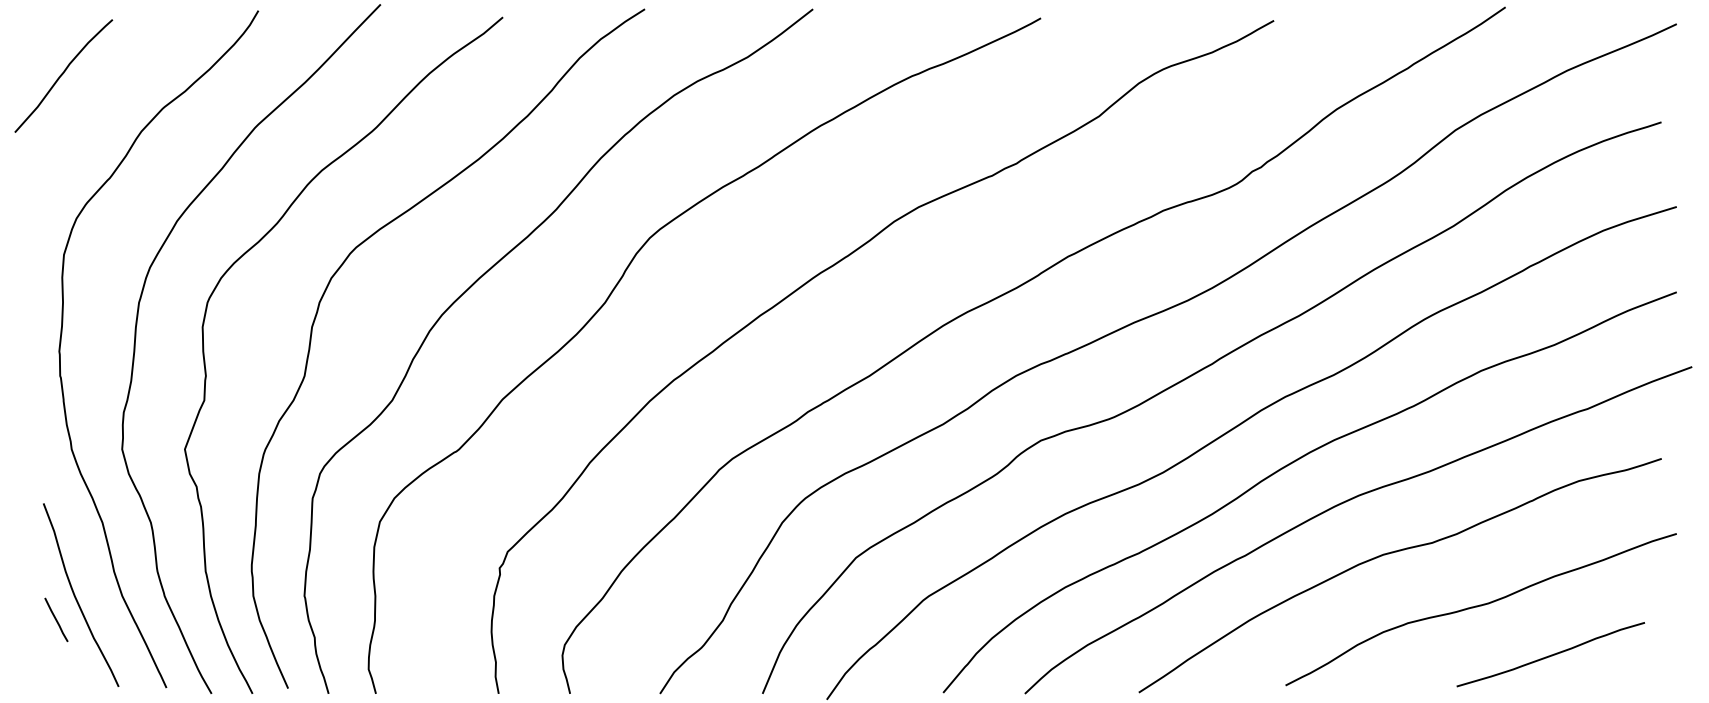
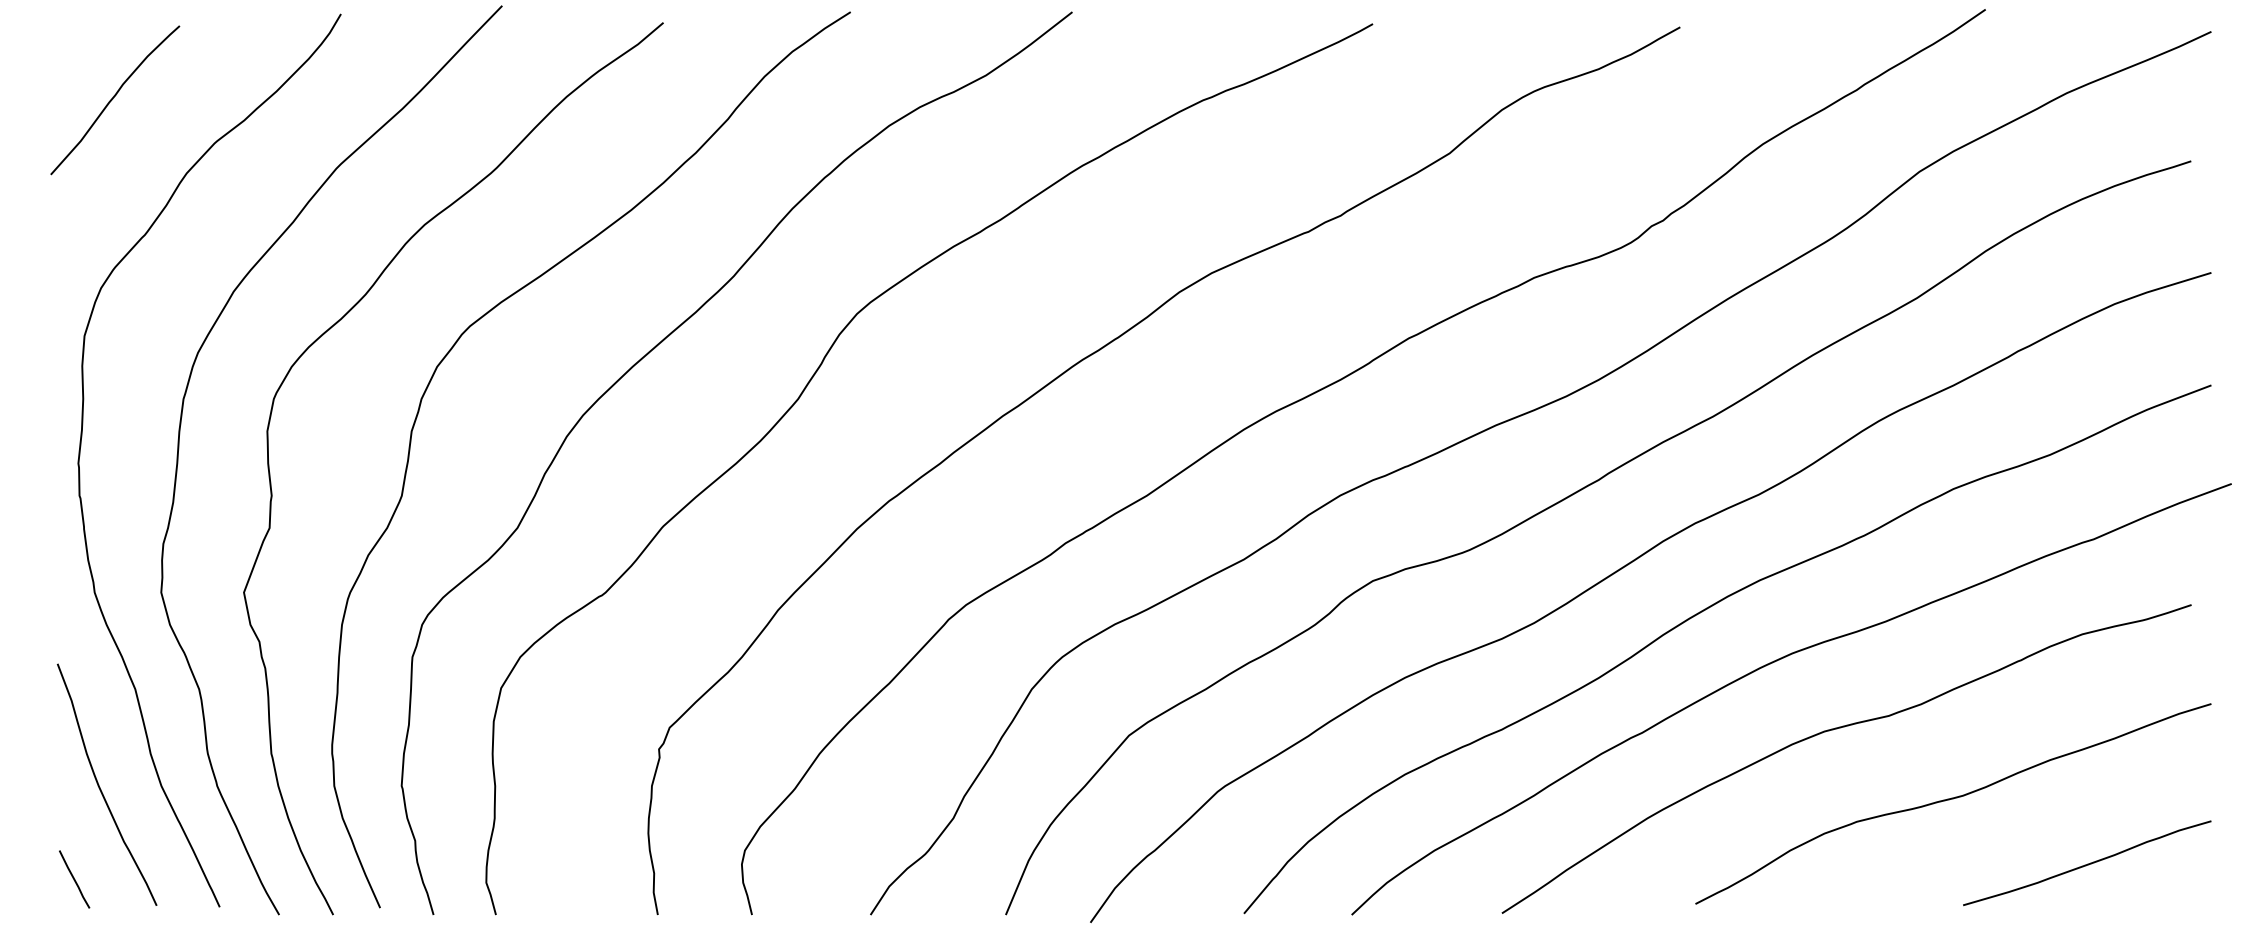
curve: (62, 75) -> (113, 99), moved
line: (56, 619) -> (74, 879), moved
curve: (1550, 654) -> (2087, 863), moved

